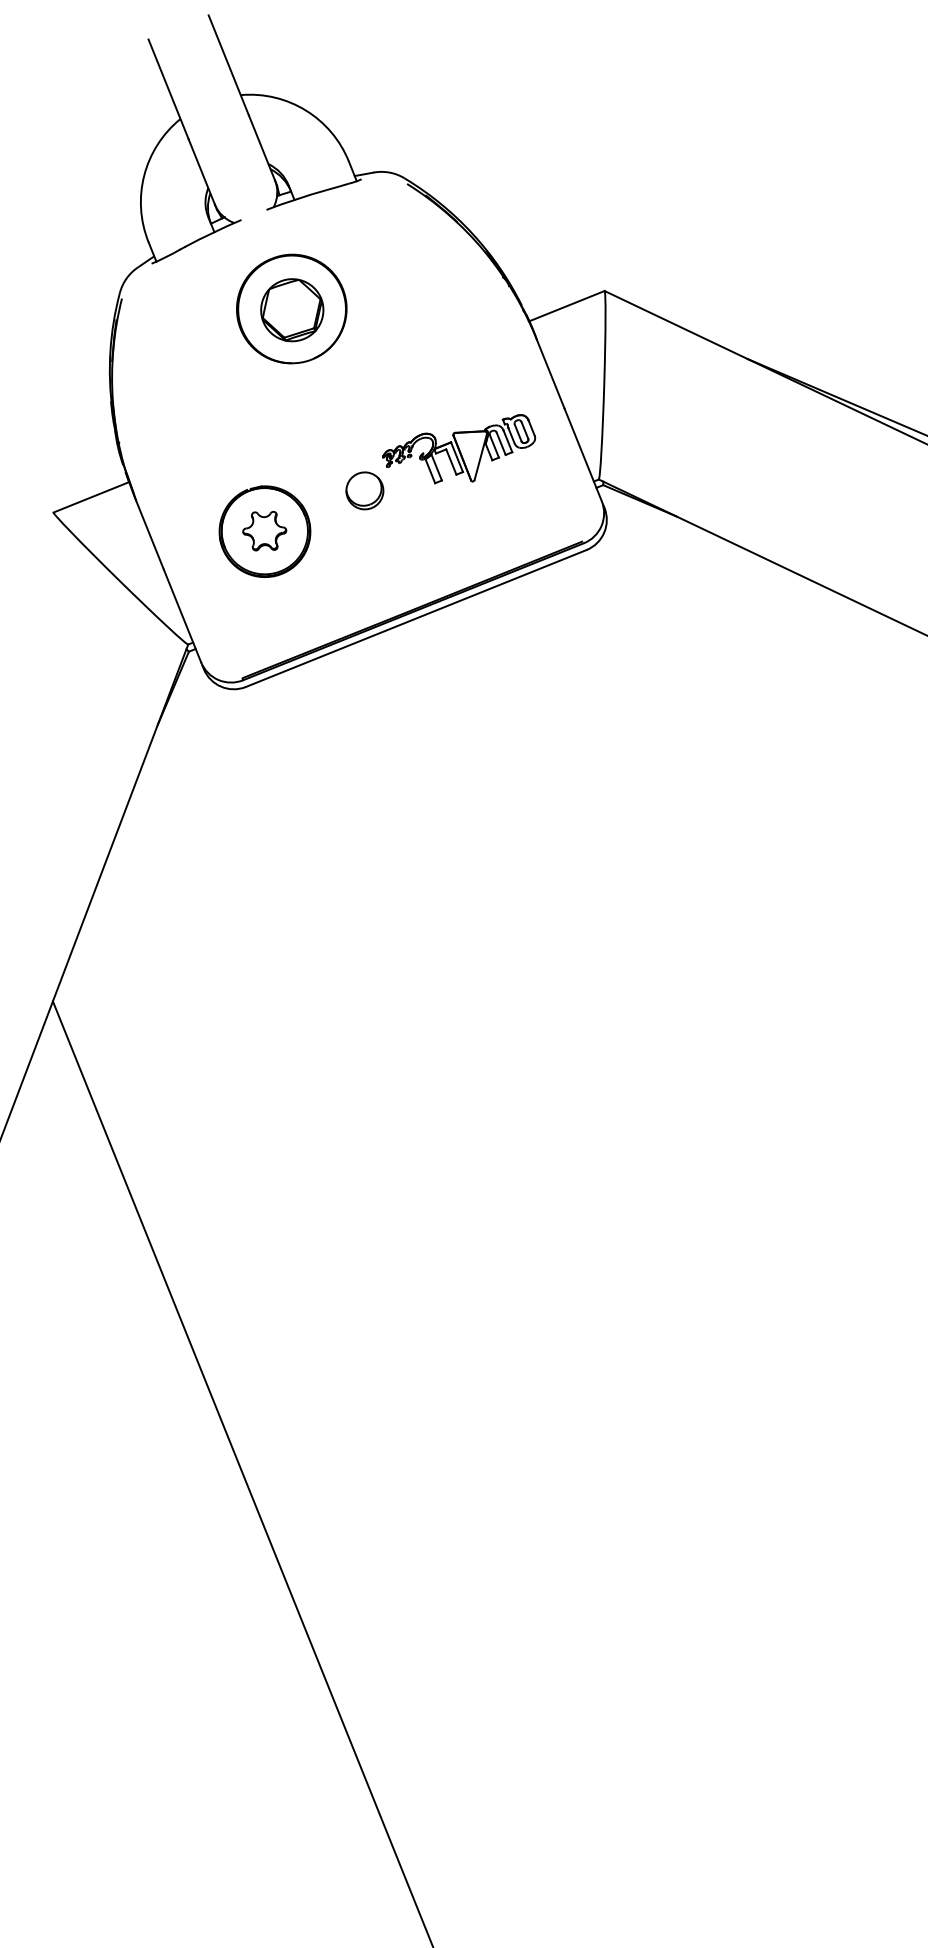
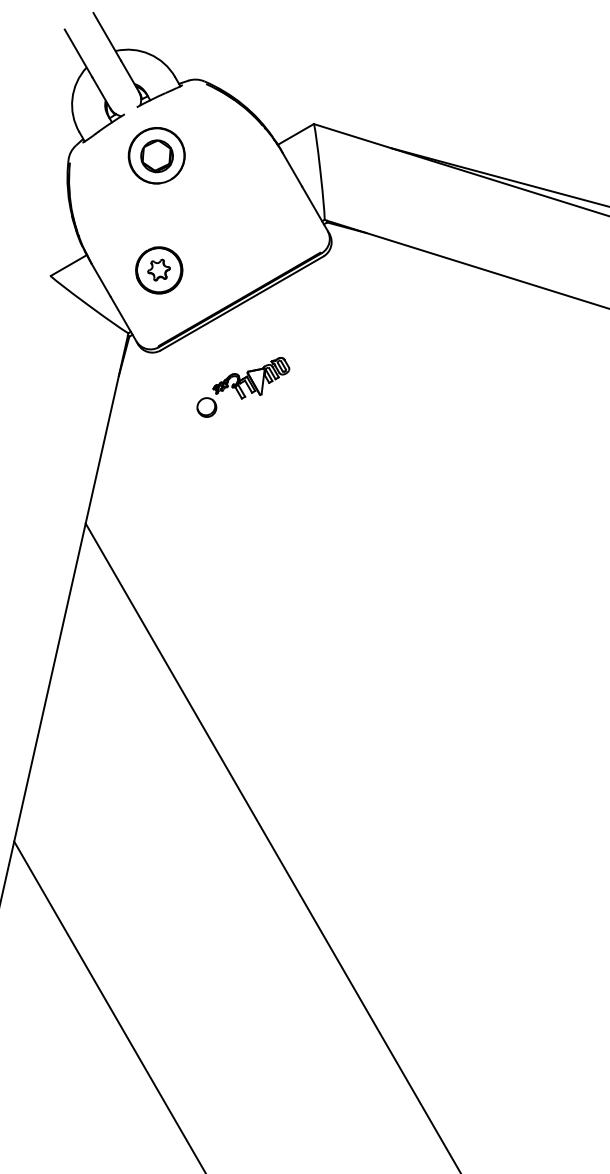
part: (441, 462) -> (243, 387), moved

